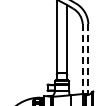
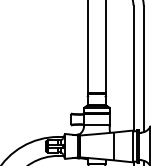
line: (82, 59) -> (133, 68), dashed -> solid
line: (88, 60) -> (143, 70), dashed -> solid

